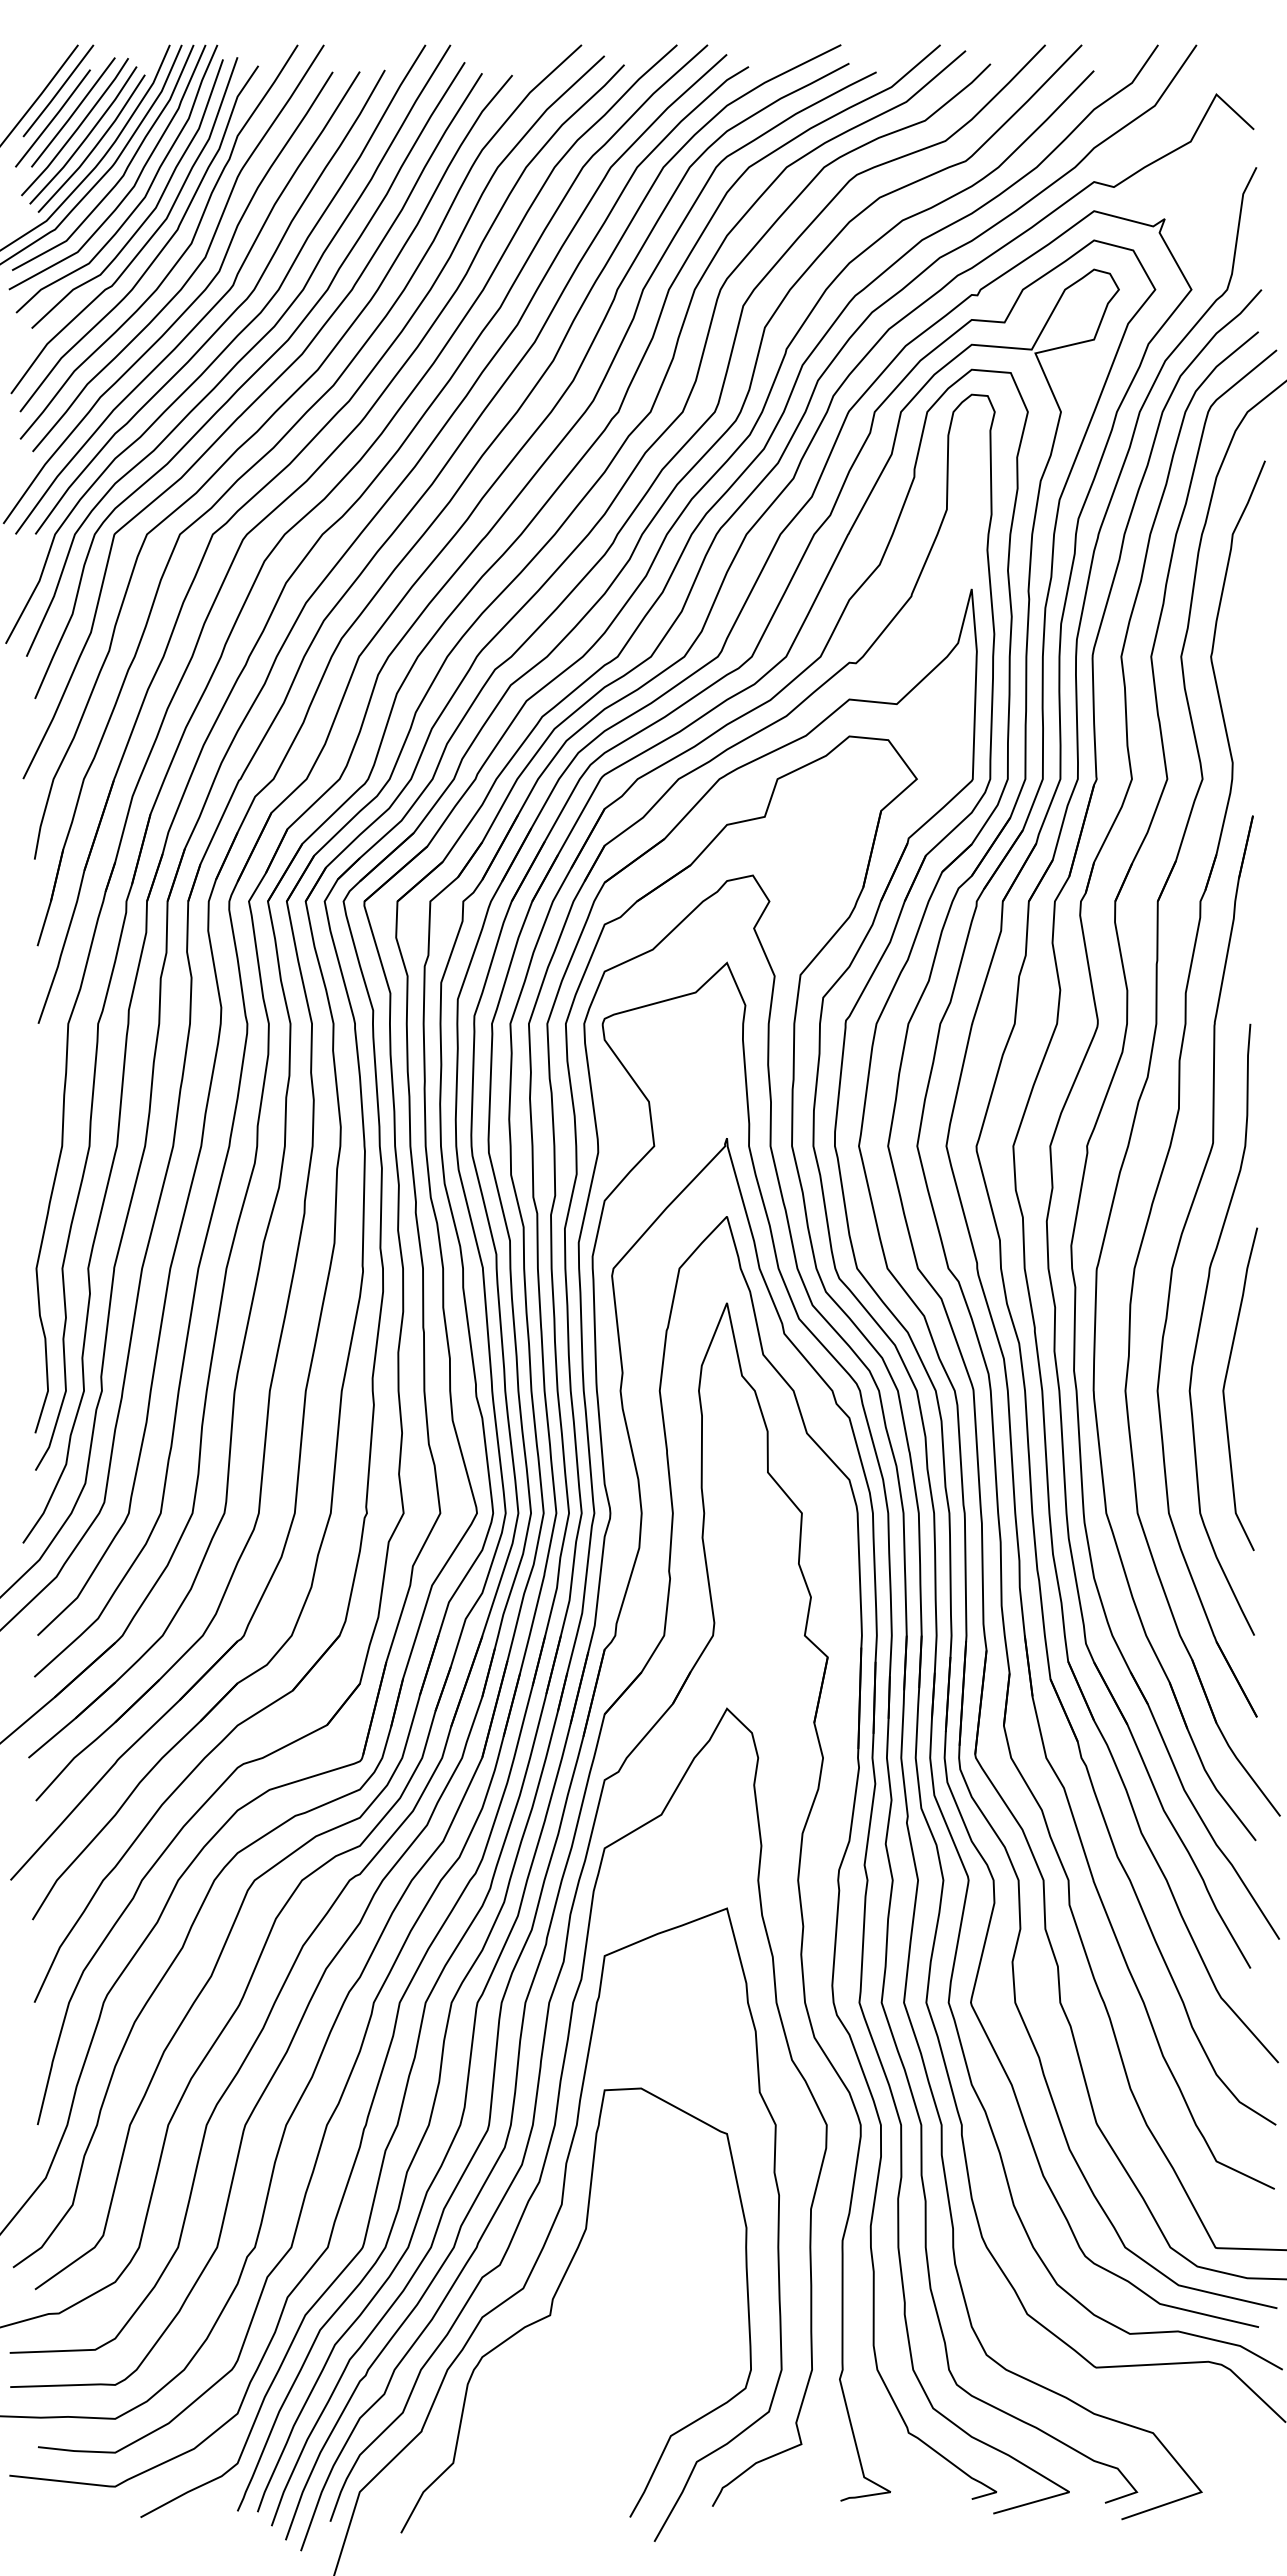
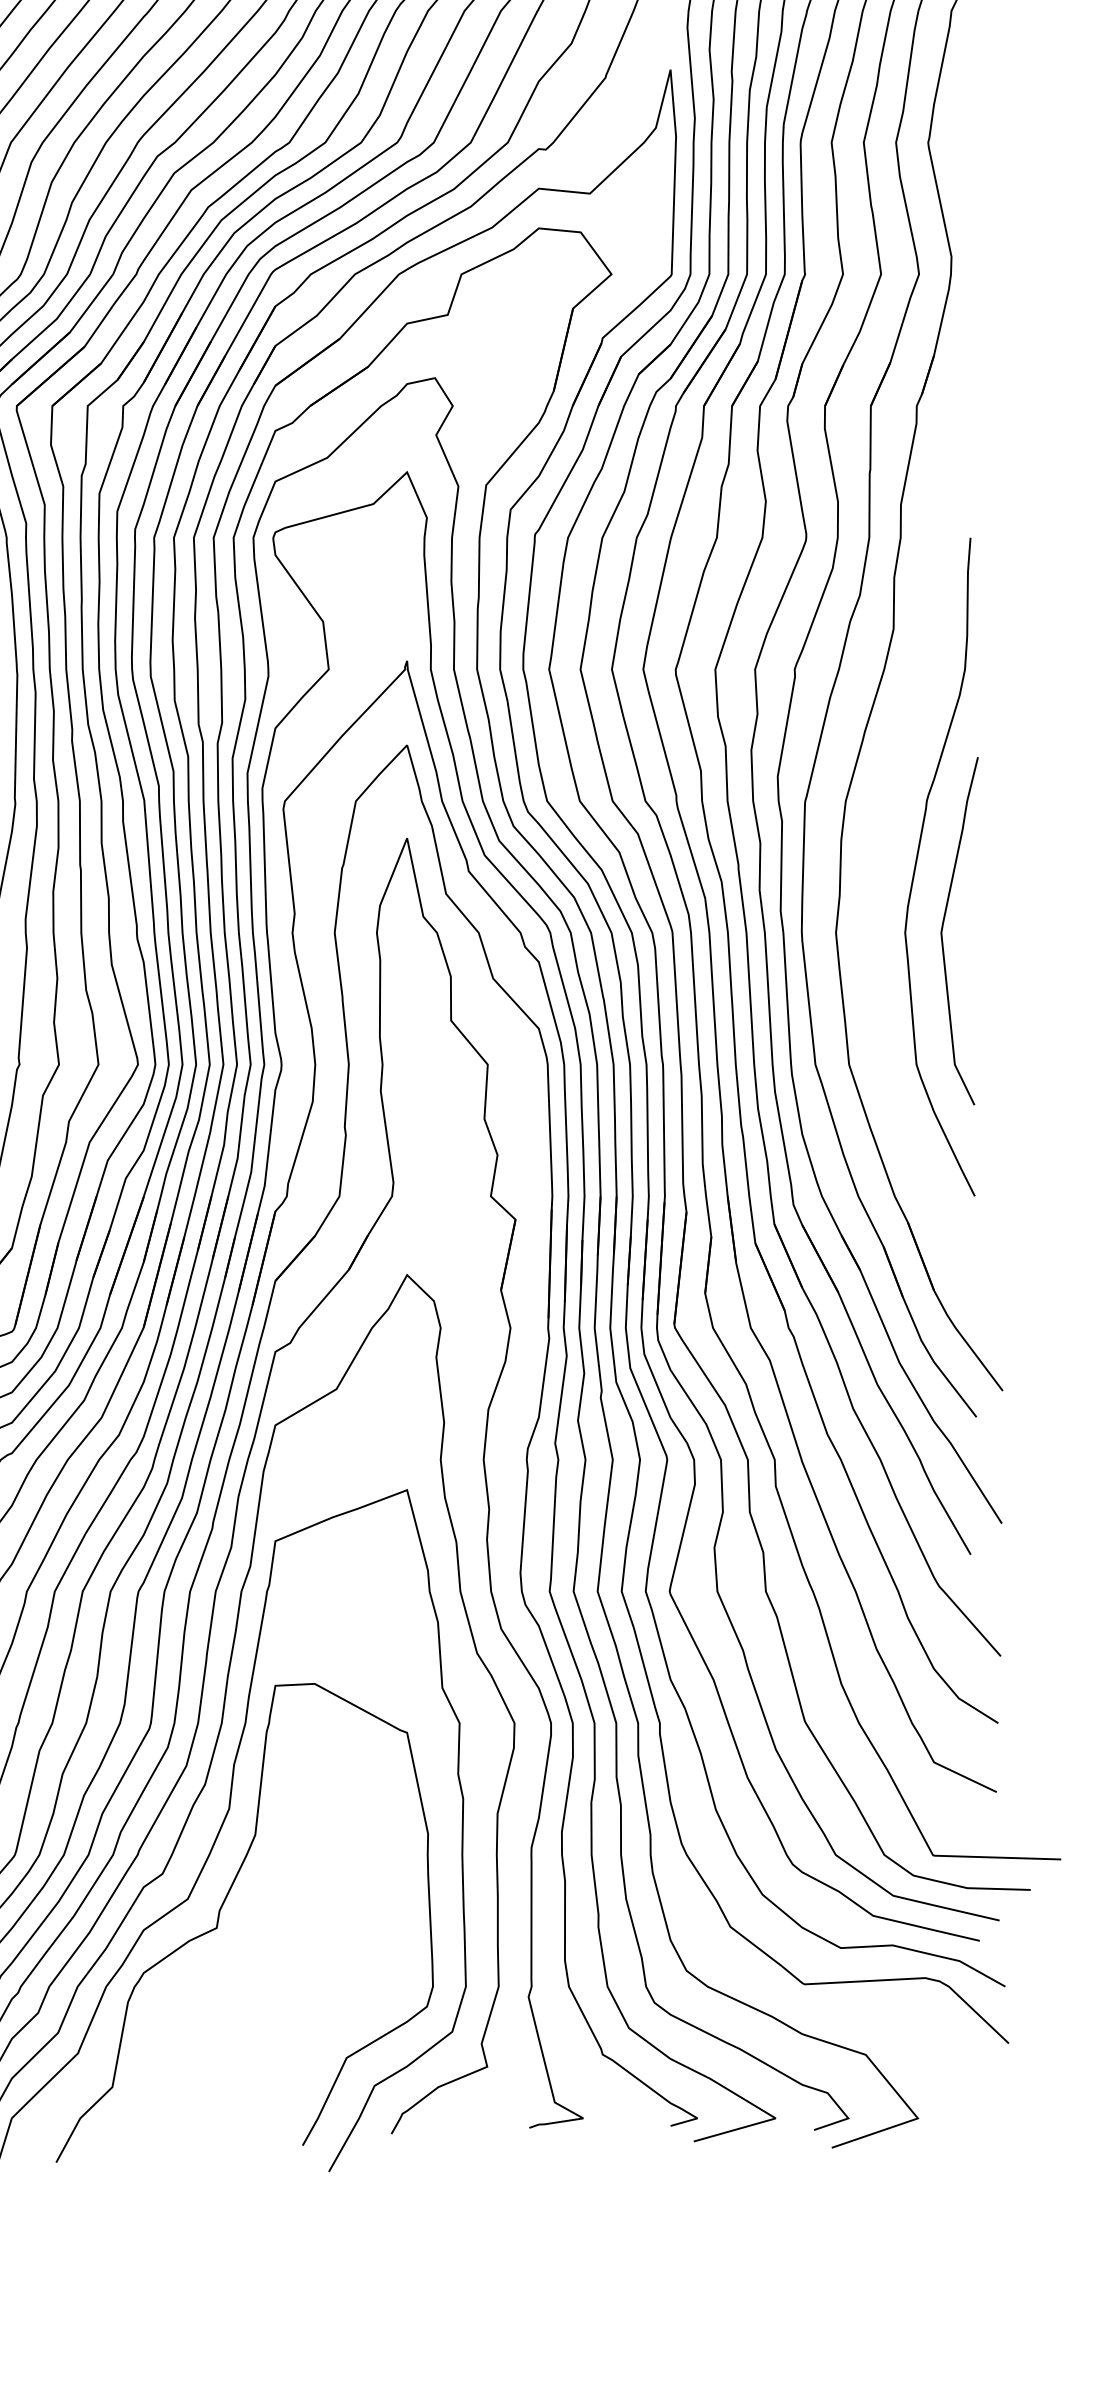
part: (1176, 1257) -> (890, 789), removed

